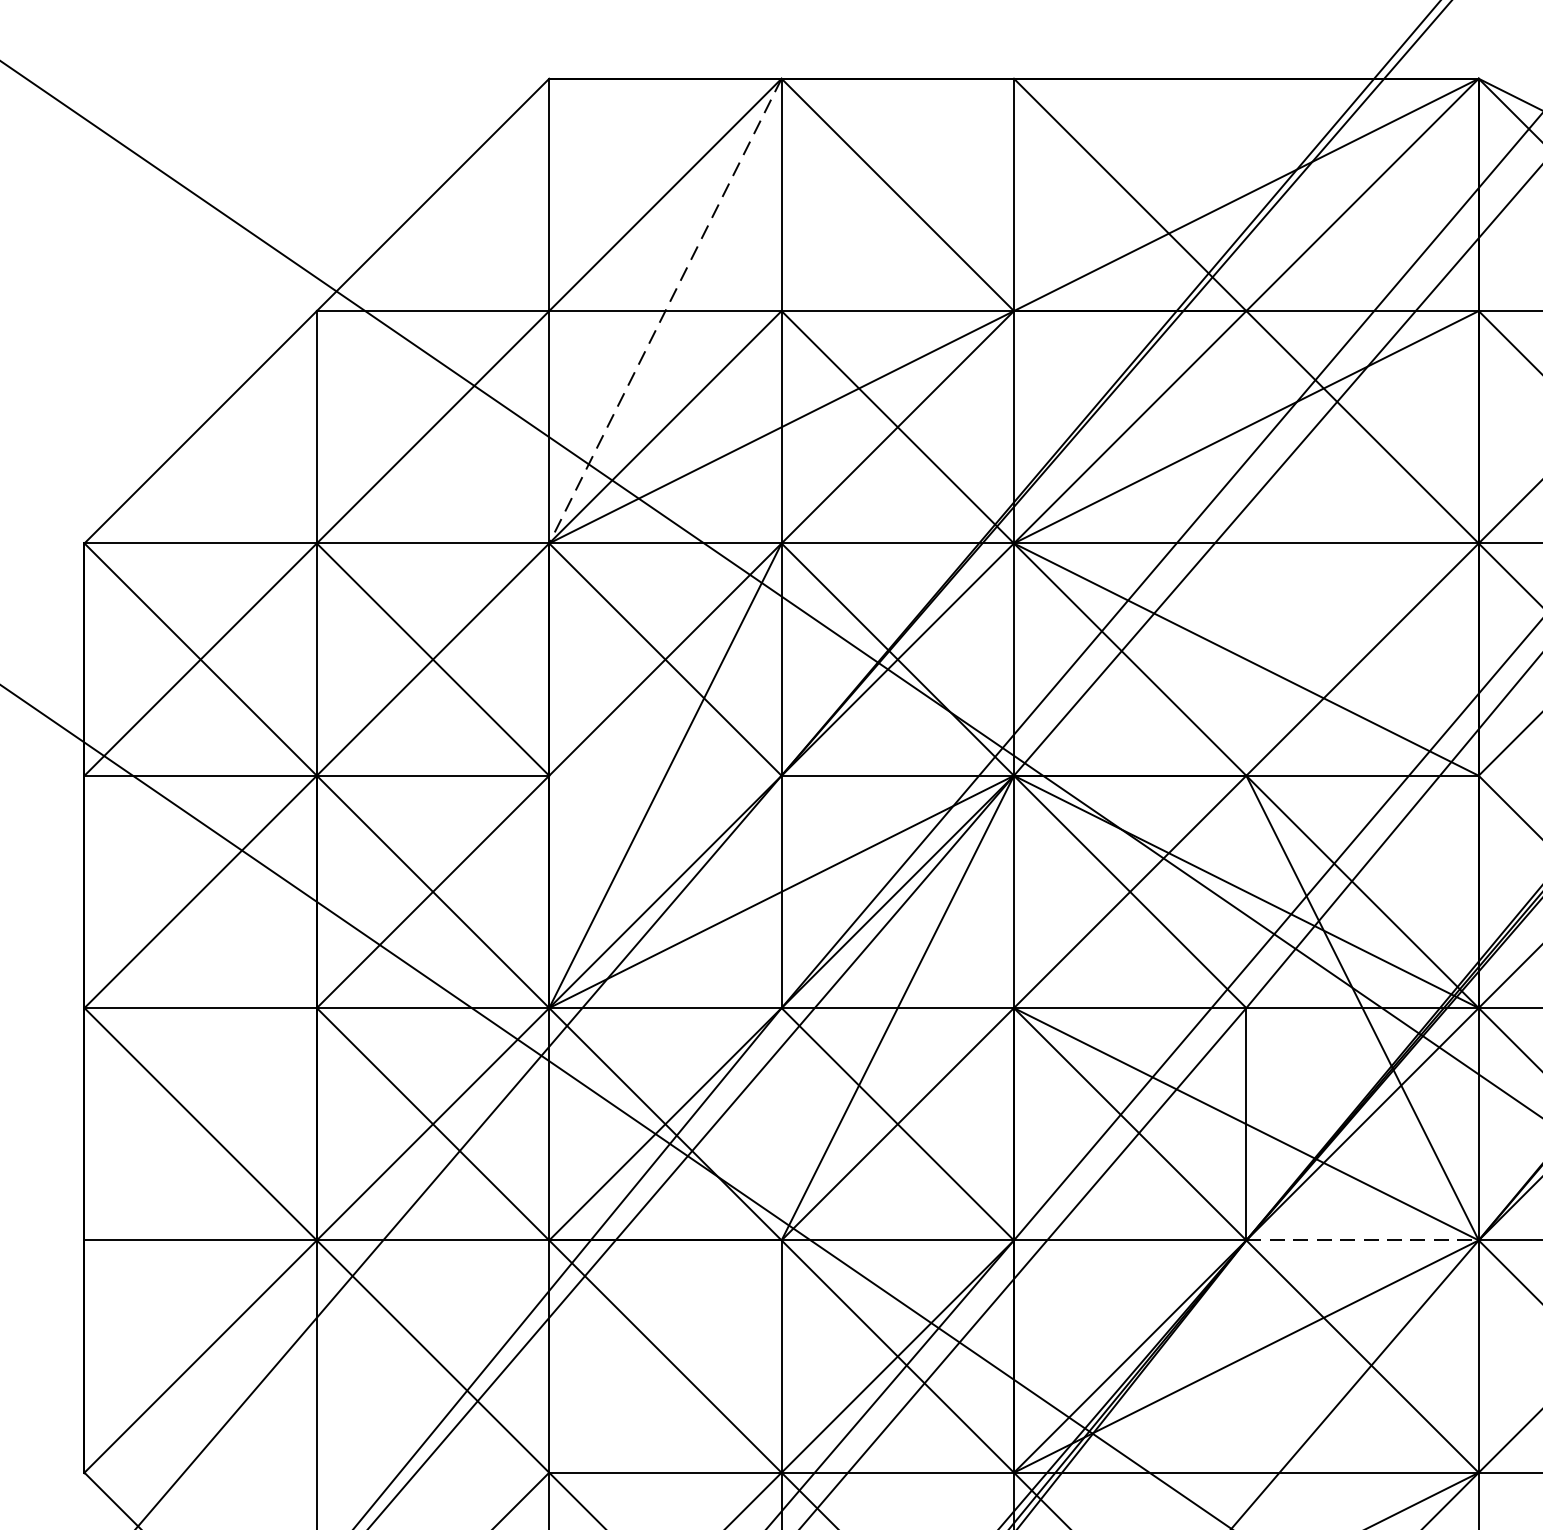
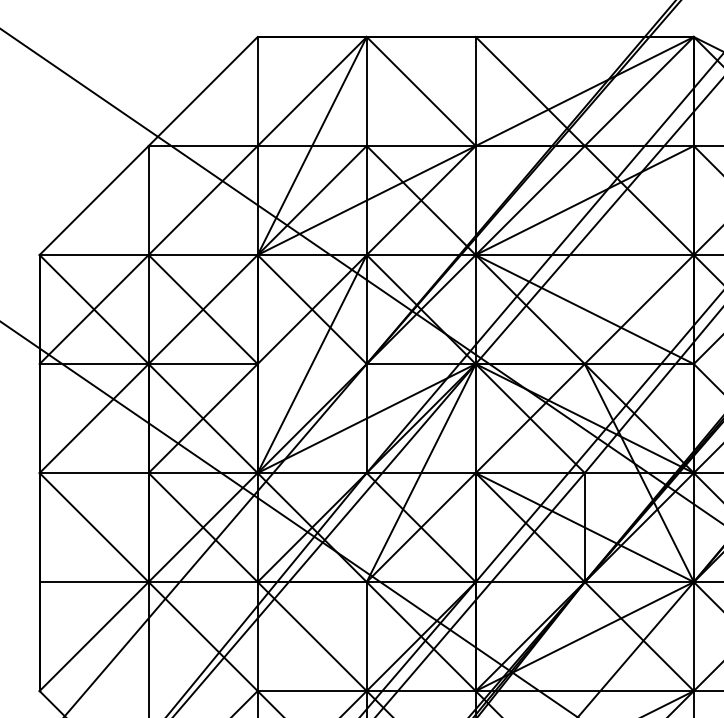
line: (666, 312) -> (312, 146), dashed -> solid
line: (1362, 1241) -> (639, 582), dashed -> solid

